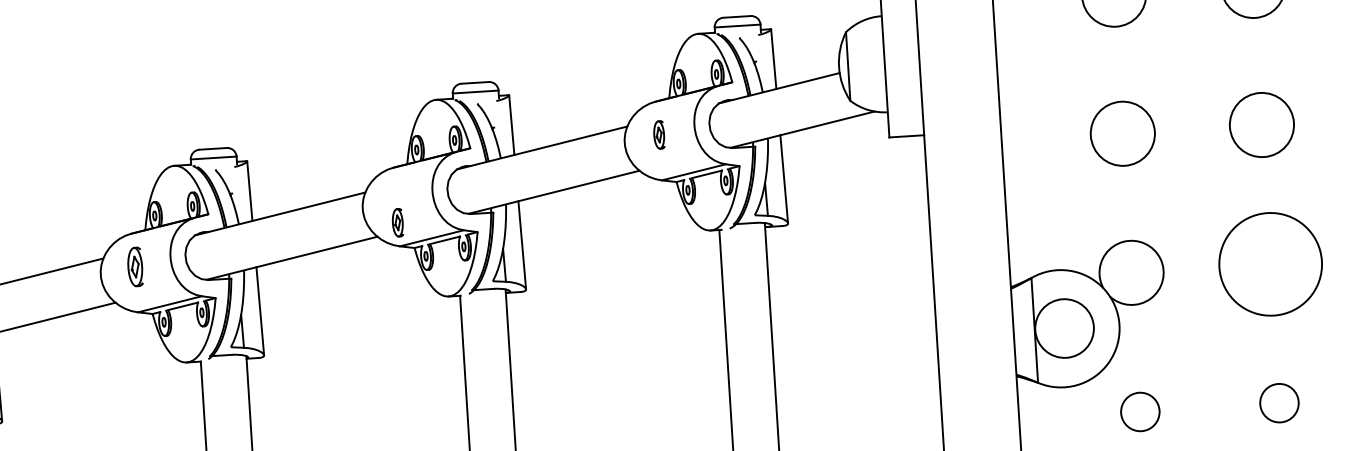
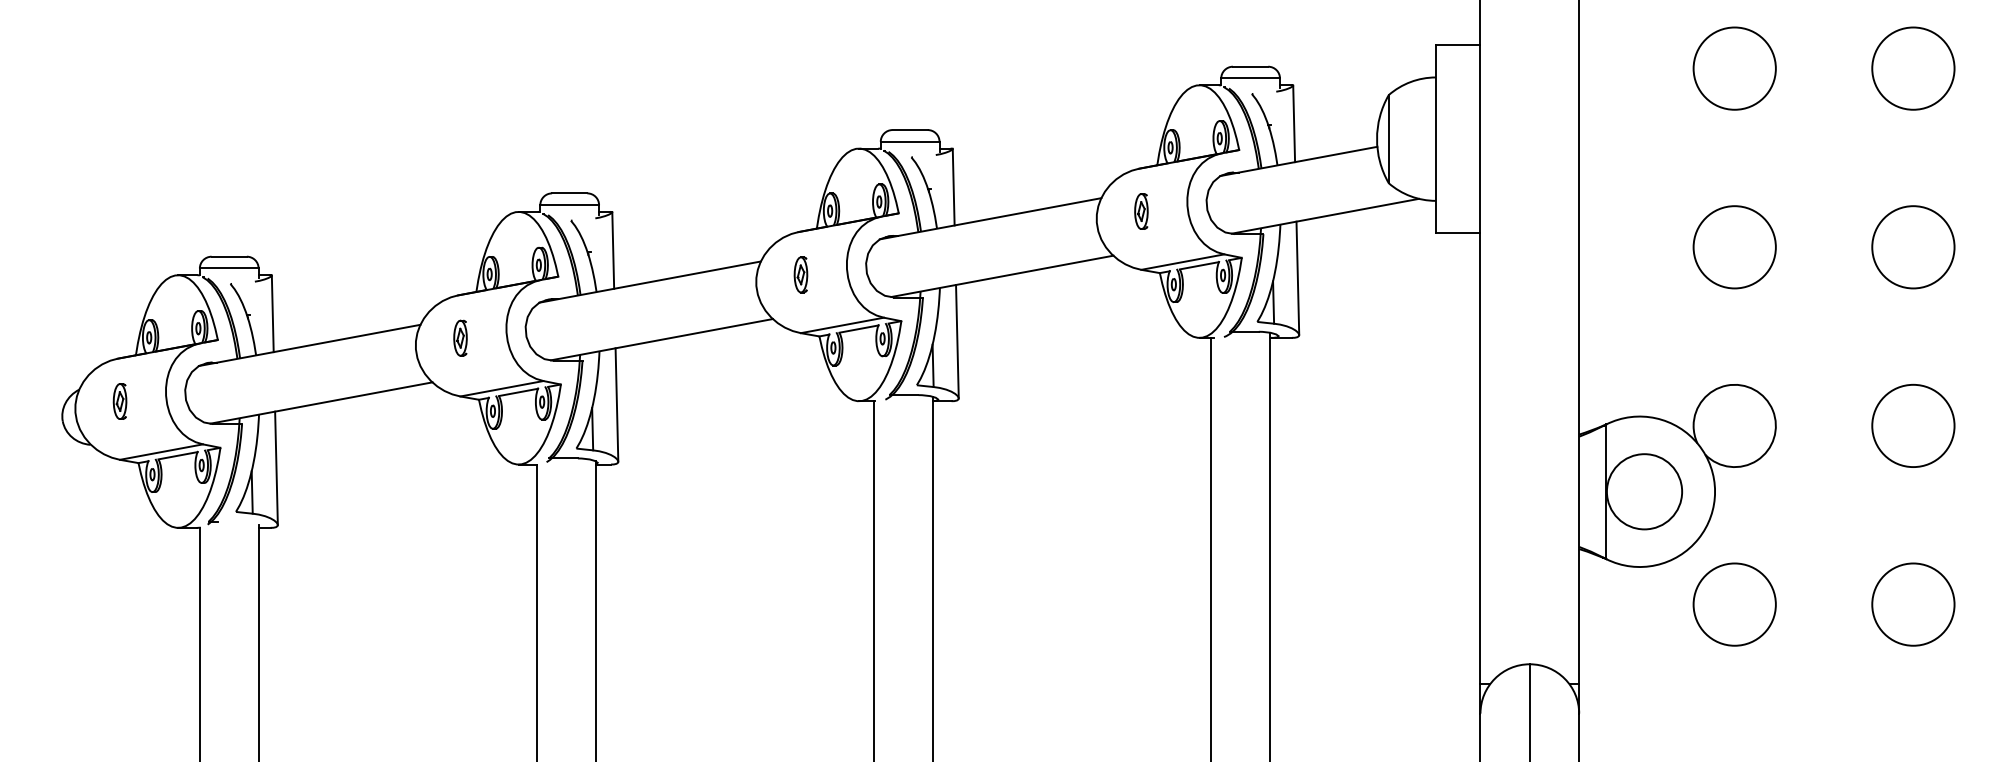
part: (397, 222) -> (800, 274), moved
circle: (1270, 263) -> (1913, 425), size x0.62
part: (135, 266) -> (460, 337), size x0.71
circle: (1279, 403) -> (1913, 604), size x1.67
circle: (1140, 411) -> (1734, 604), size x1.67

